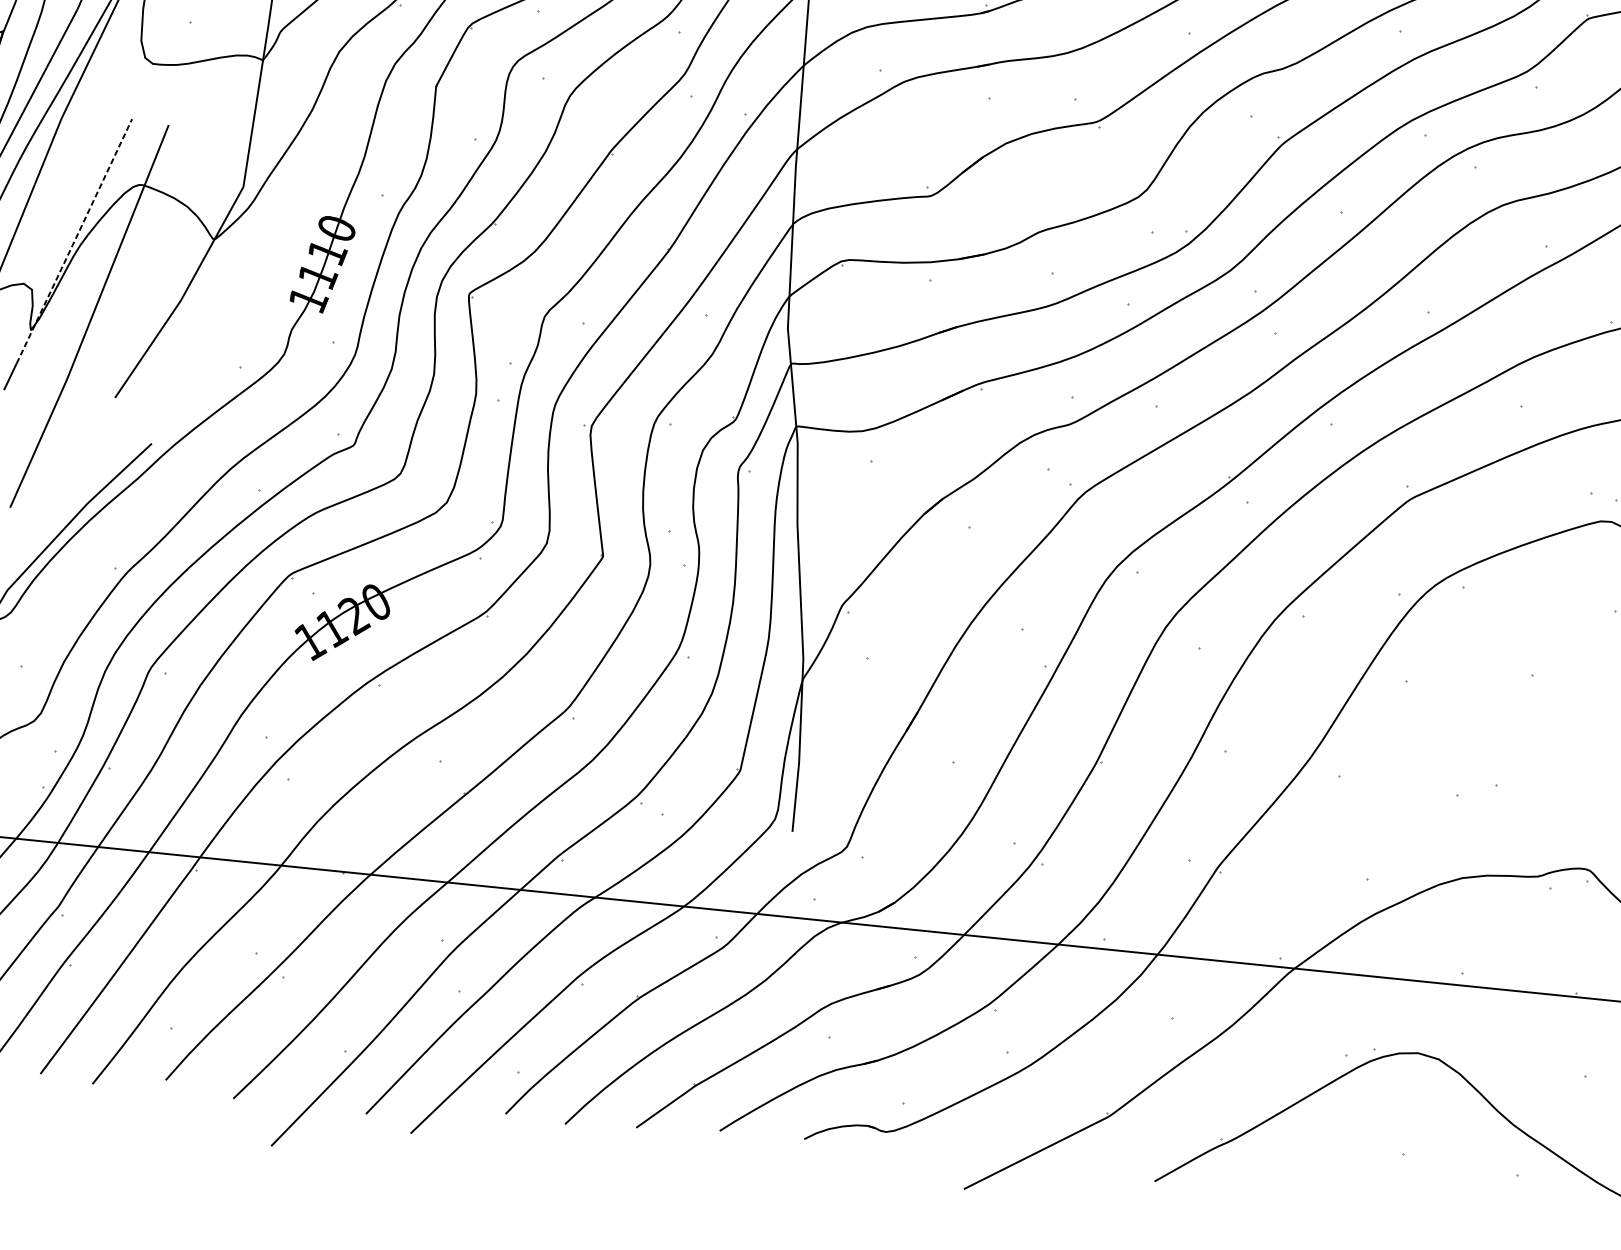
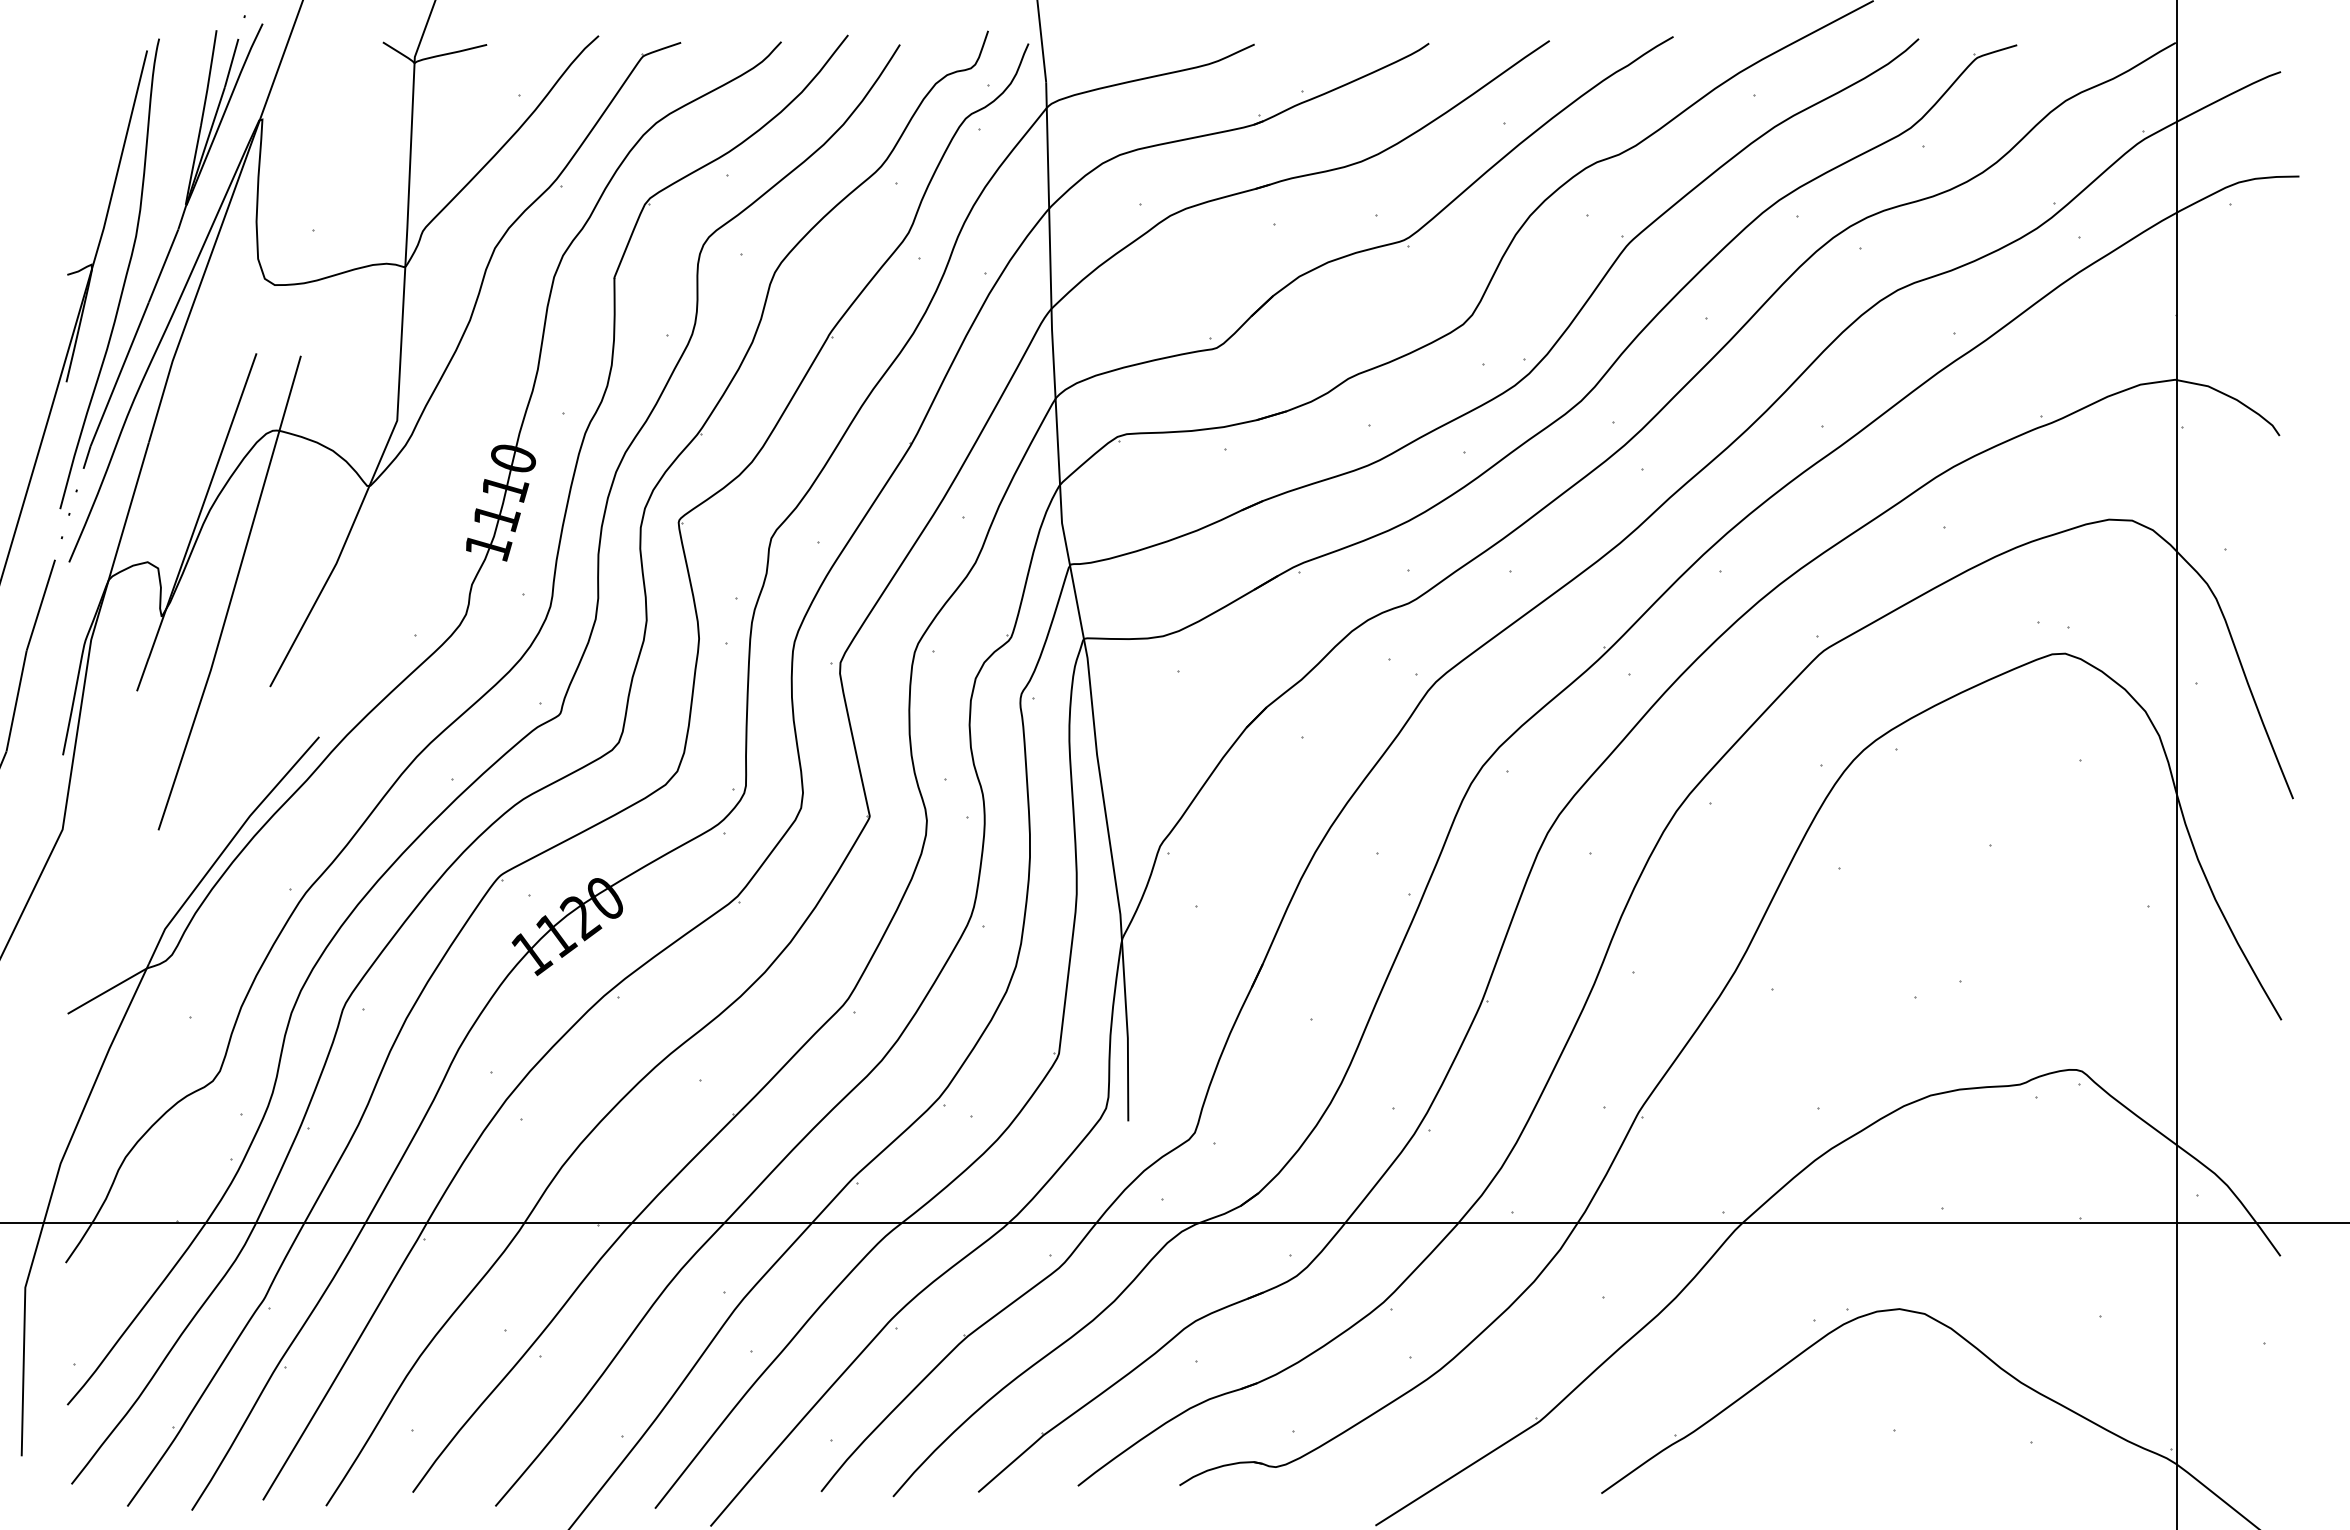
line: (74, 241) -> (202, 505), dashed -> solid

